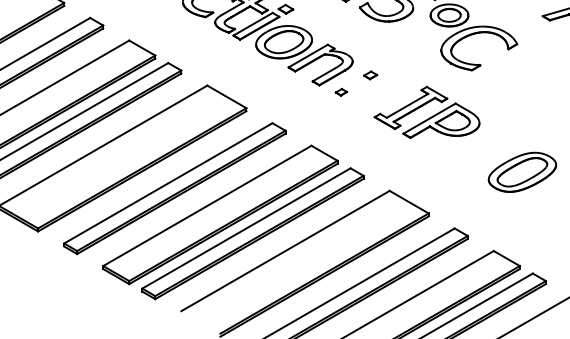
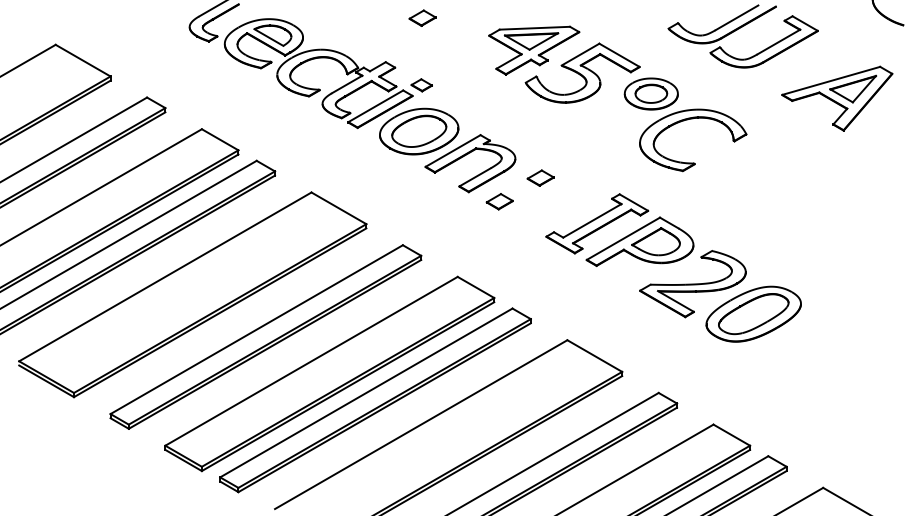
part: (370, 74) -> (540, 177), size x1.43
part: (341, 92) -> (499, 201), size x1.67
part: (478, 151) -> (692, 284), added

